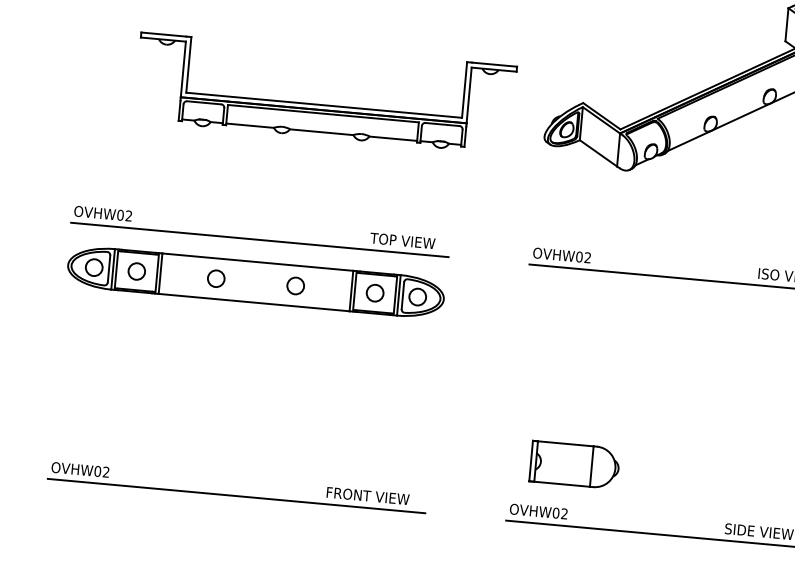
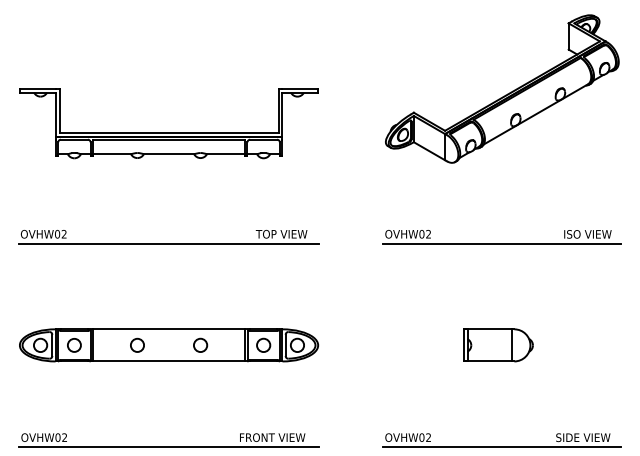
part: (323, 104) -> (168, 132), moved
part: (255, 282) -> (168, 345), moved
part: (575, 465) -> (498, 345), moved

